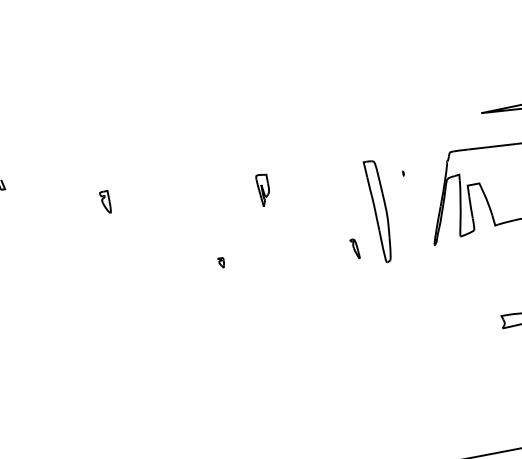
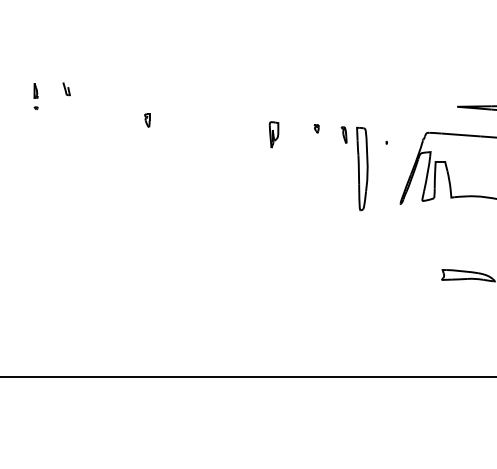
part: (105, 202) -> (147, 120), size x0.71
part: (354, 248) -> (343, 134), moved
part: (221, 262) -> (316, 128), moved

